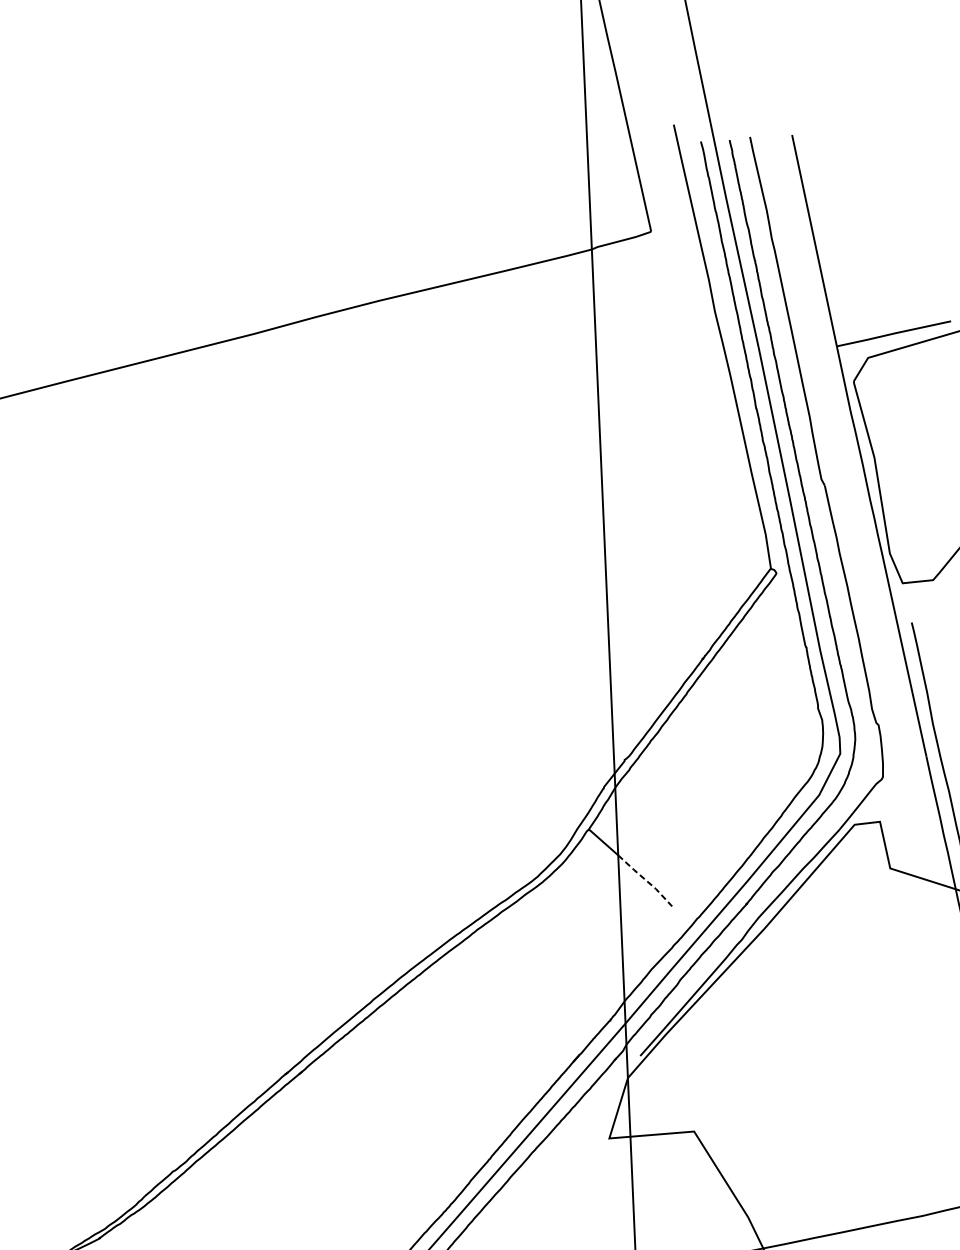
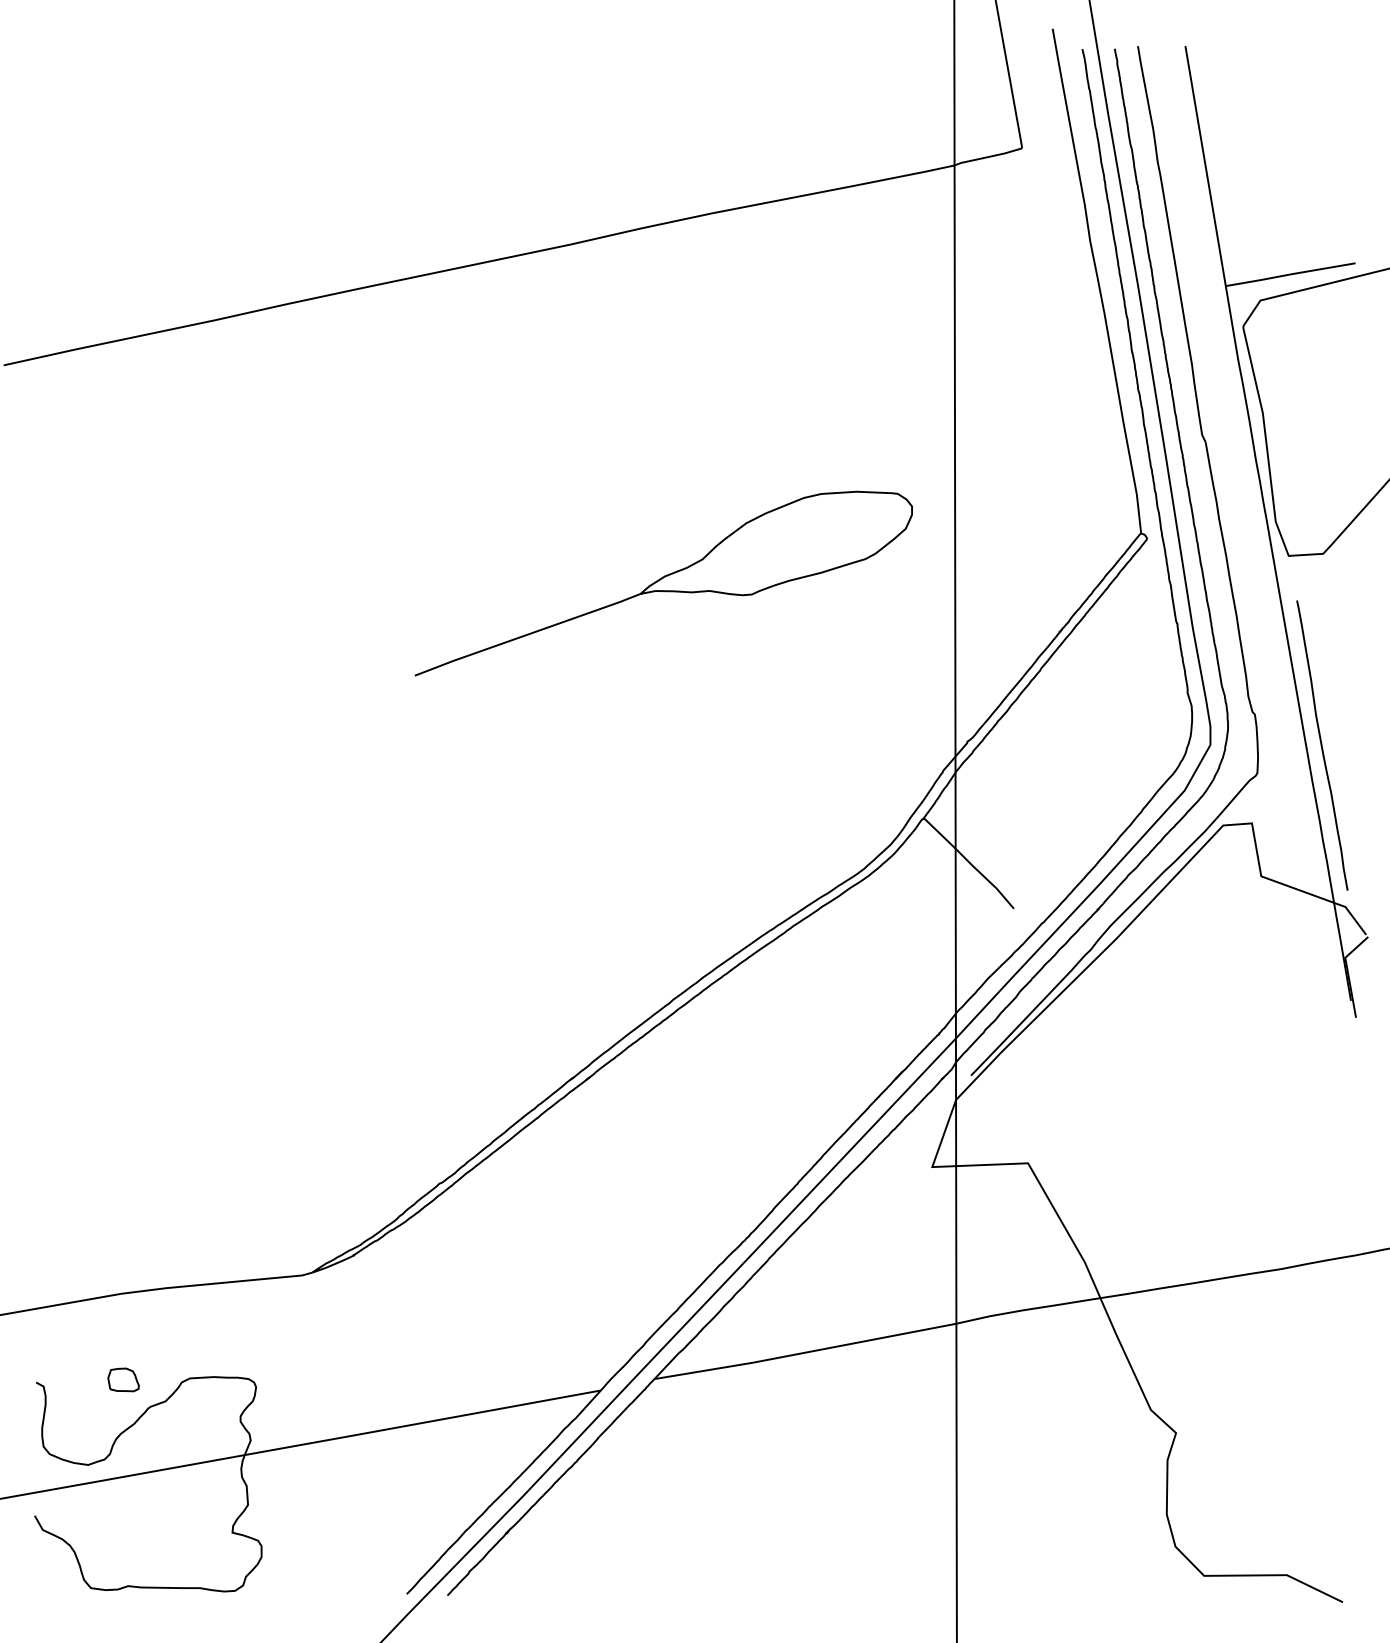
part: (349, 630) -> (663, 583), added
line: (645, 880) -> (985, 878), dashed -> solid

